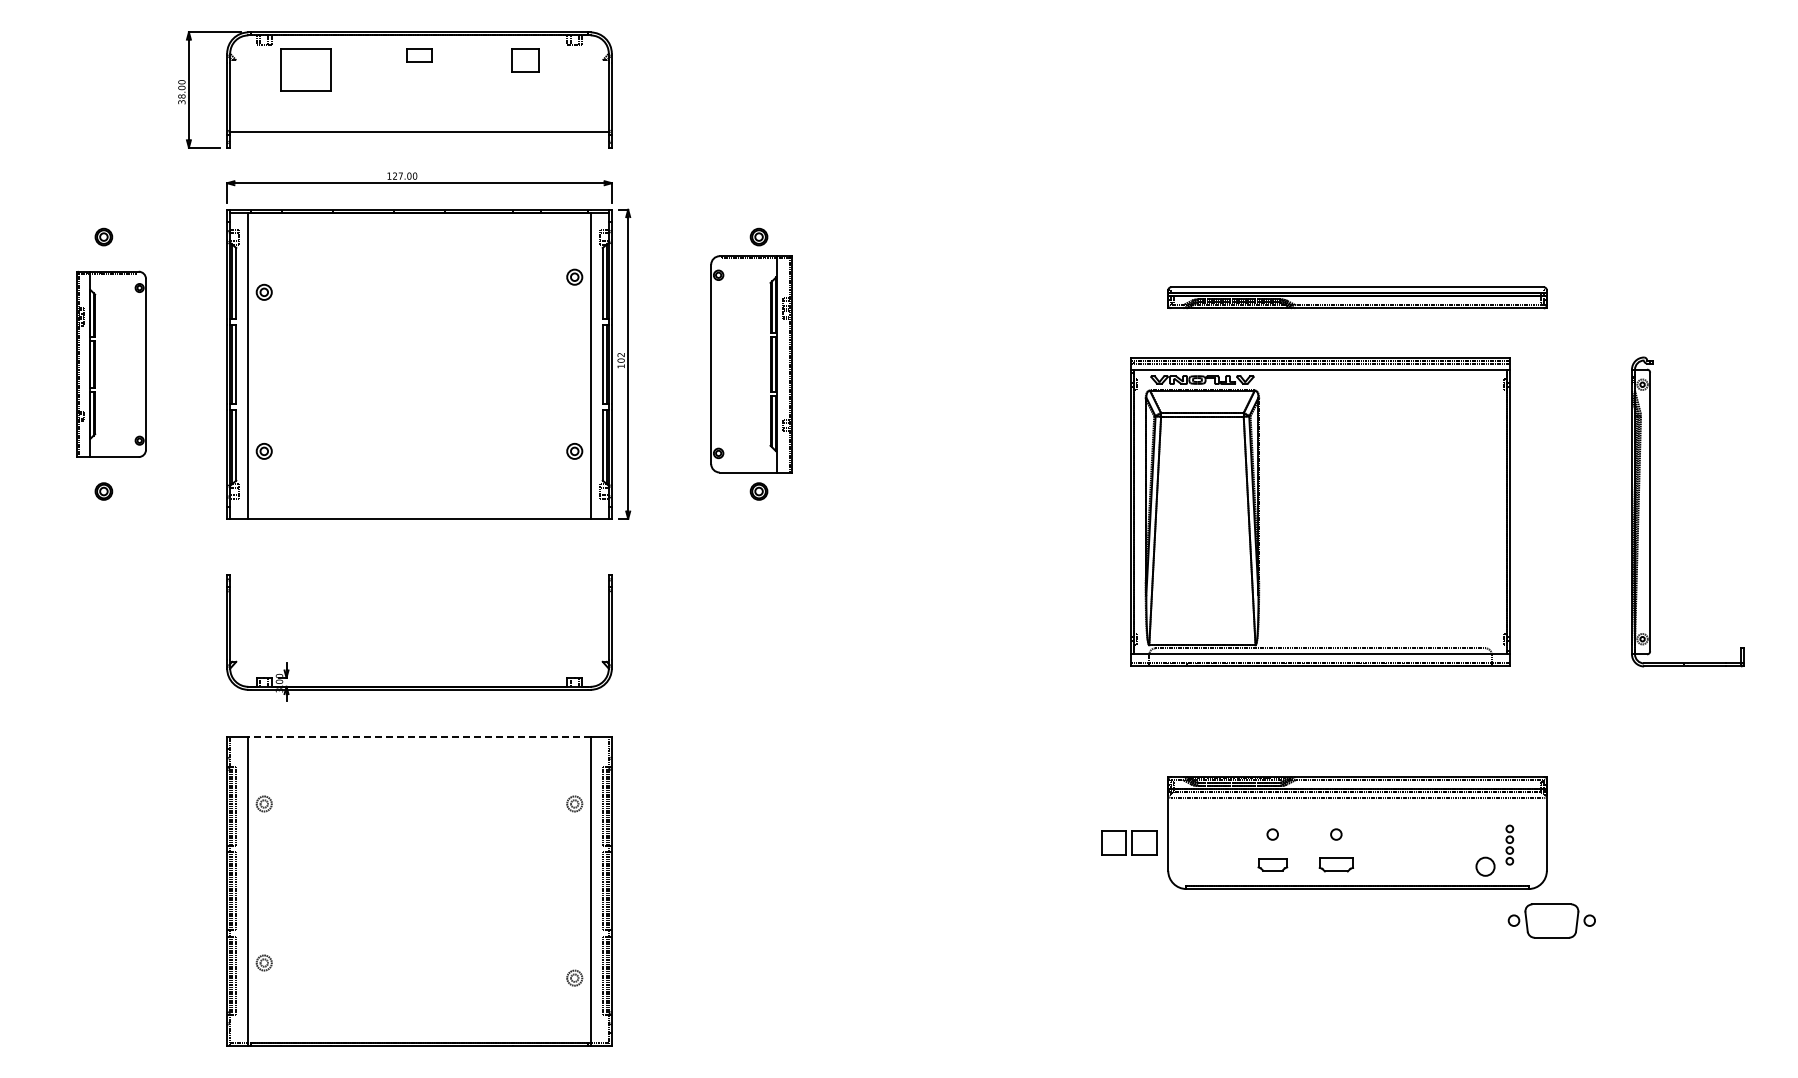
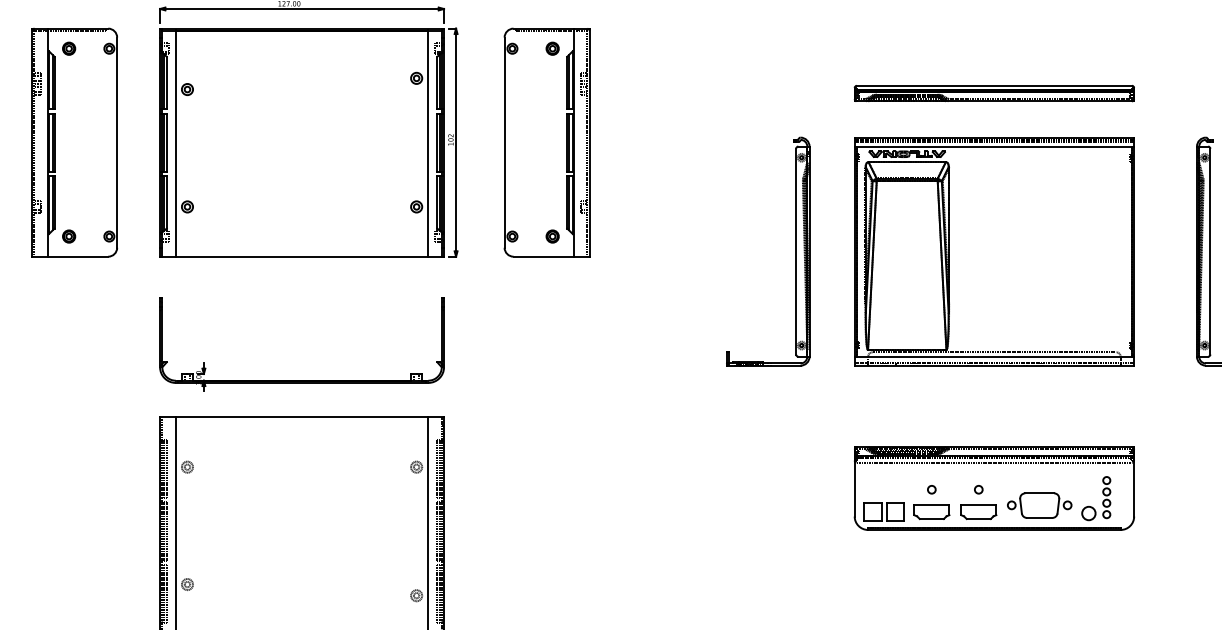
part: (111, 364) -> (74, 142), size x1.67
part: (751, 364) -> (547, 142), size x1.43
part: (1088, 511) -> (795, 251), added
part: (1320, 511) -> (994, 251), moved
line: (419, 736) -> (302, 417), dashed -> solid
part: (1129, 842) -> (884, 511), moved
part: (1509, 844) -> (1106, 497), size x1.43
part: (1272, 864) -> (931, 511), size x1.67
part: (1336, 864) -> (978, 511), size x1.43
part: (1551, 920) -> (1039, 505), moved

